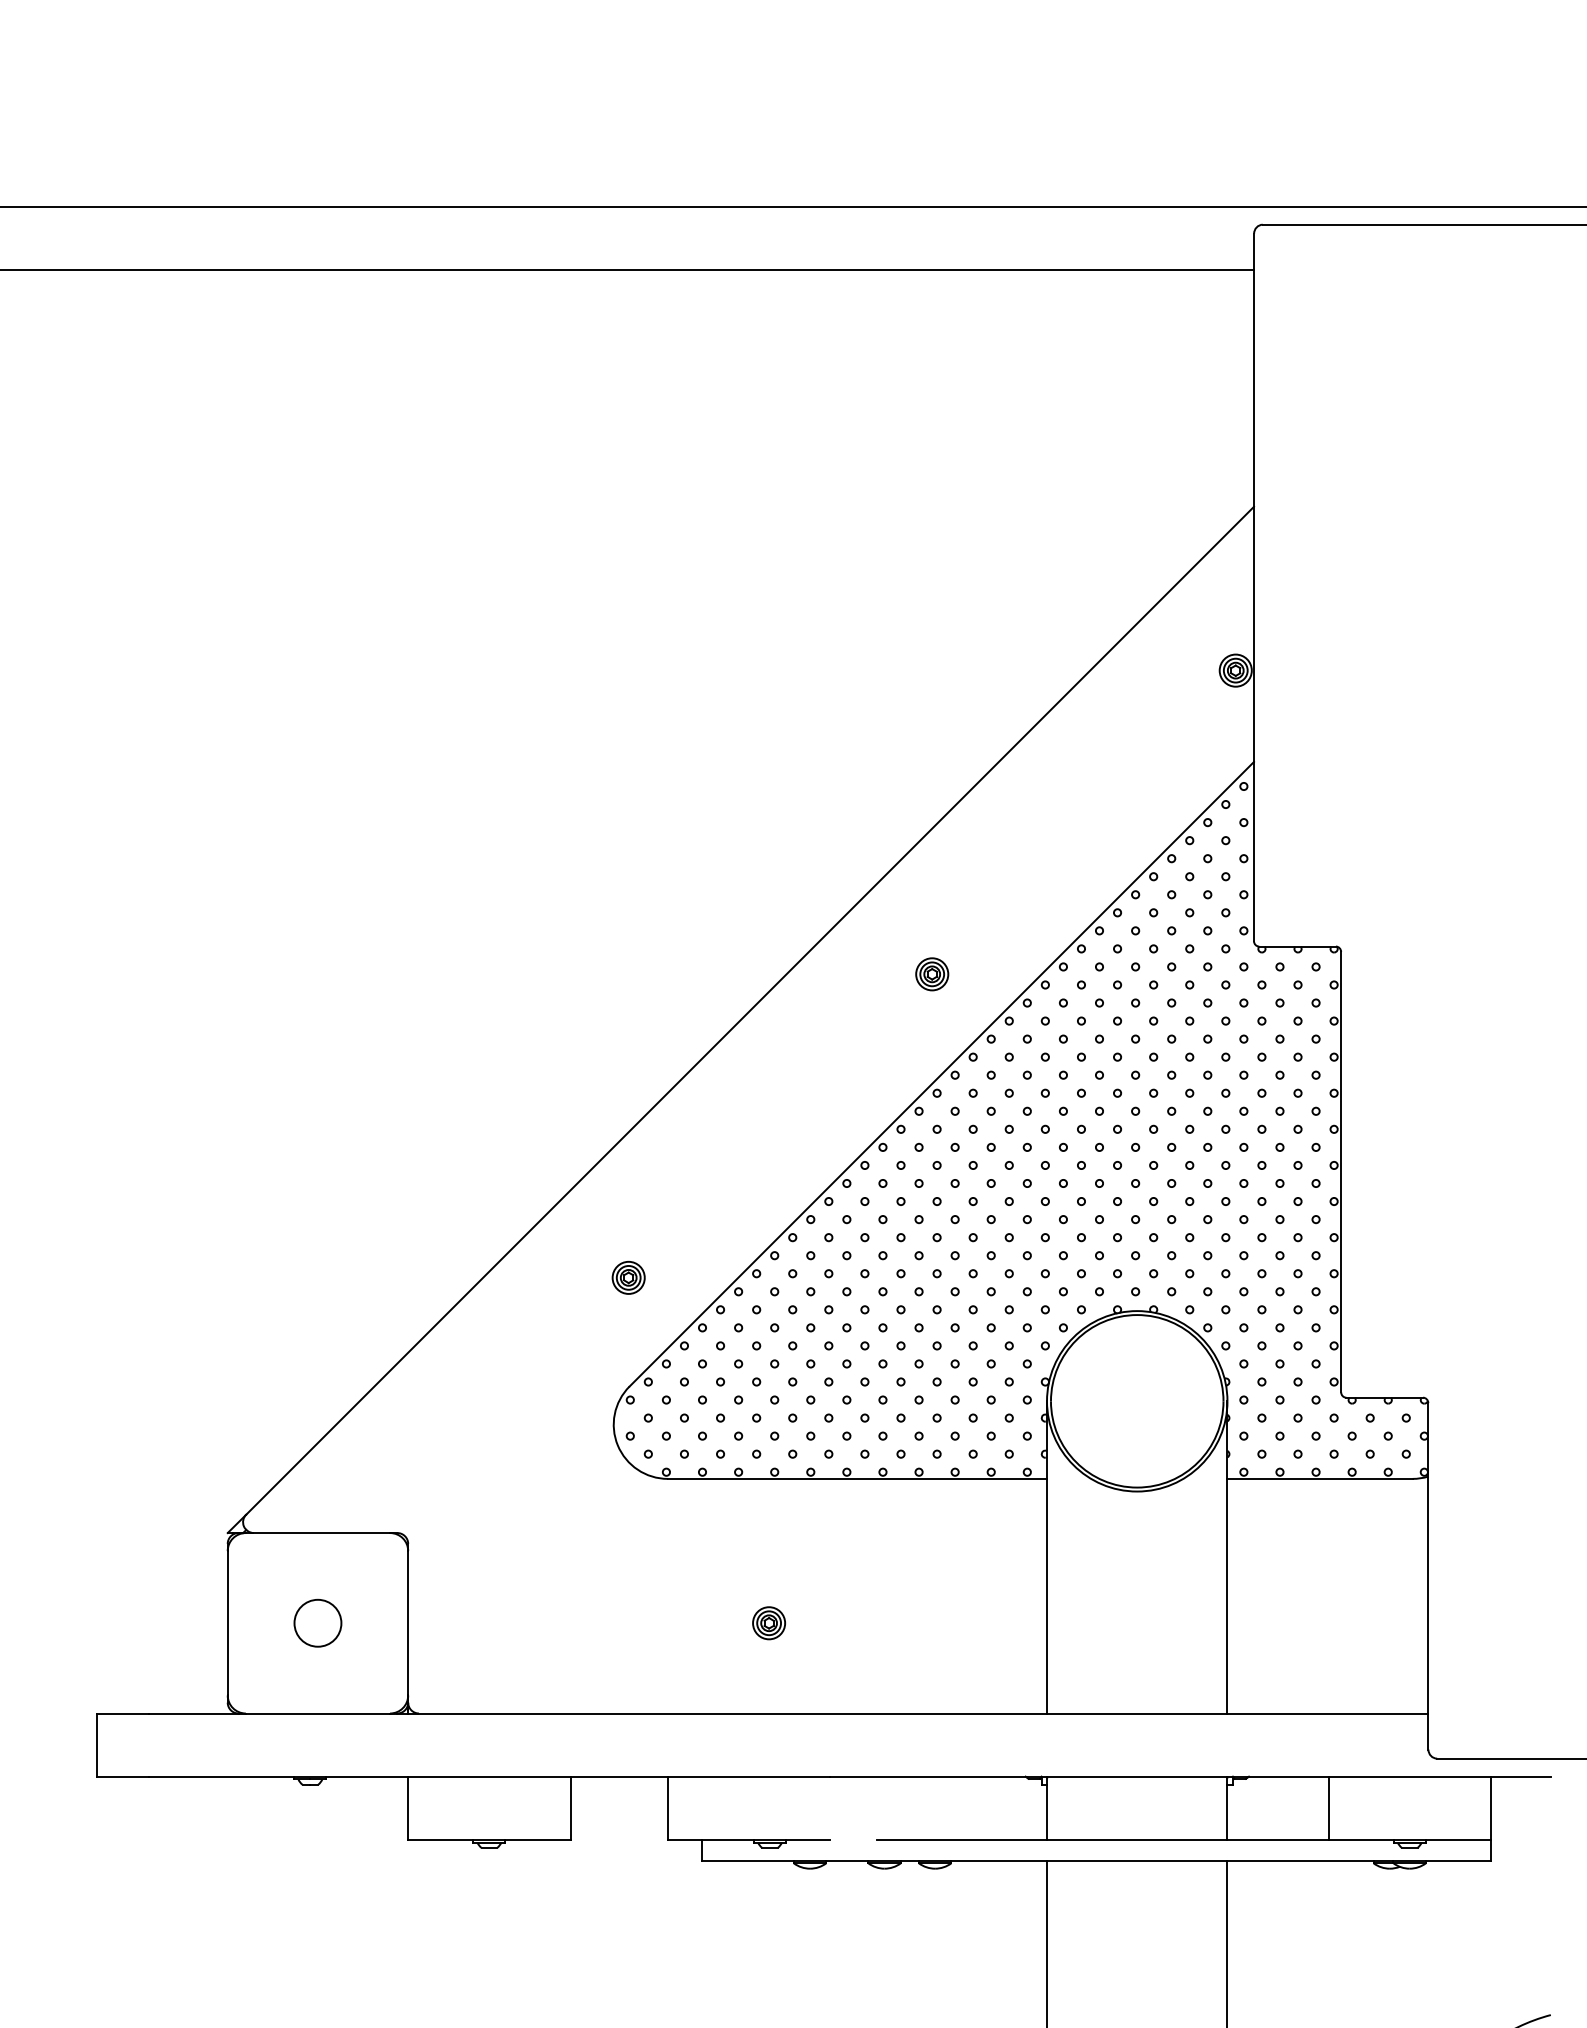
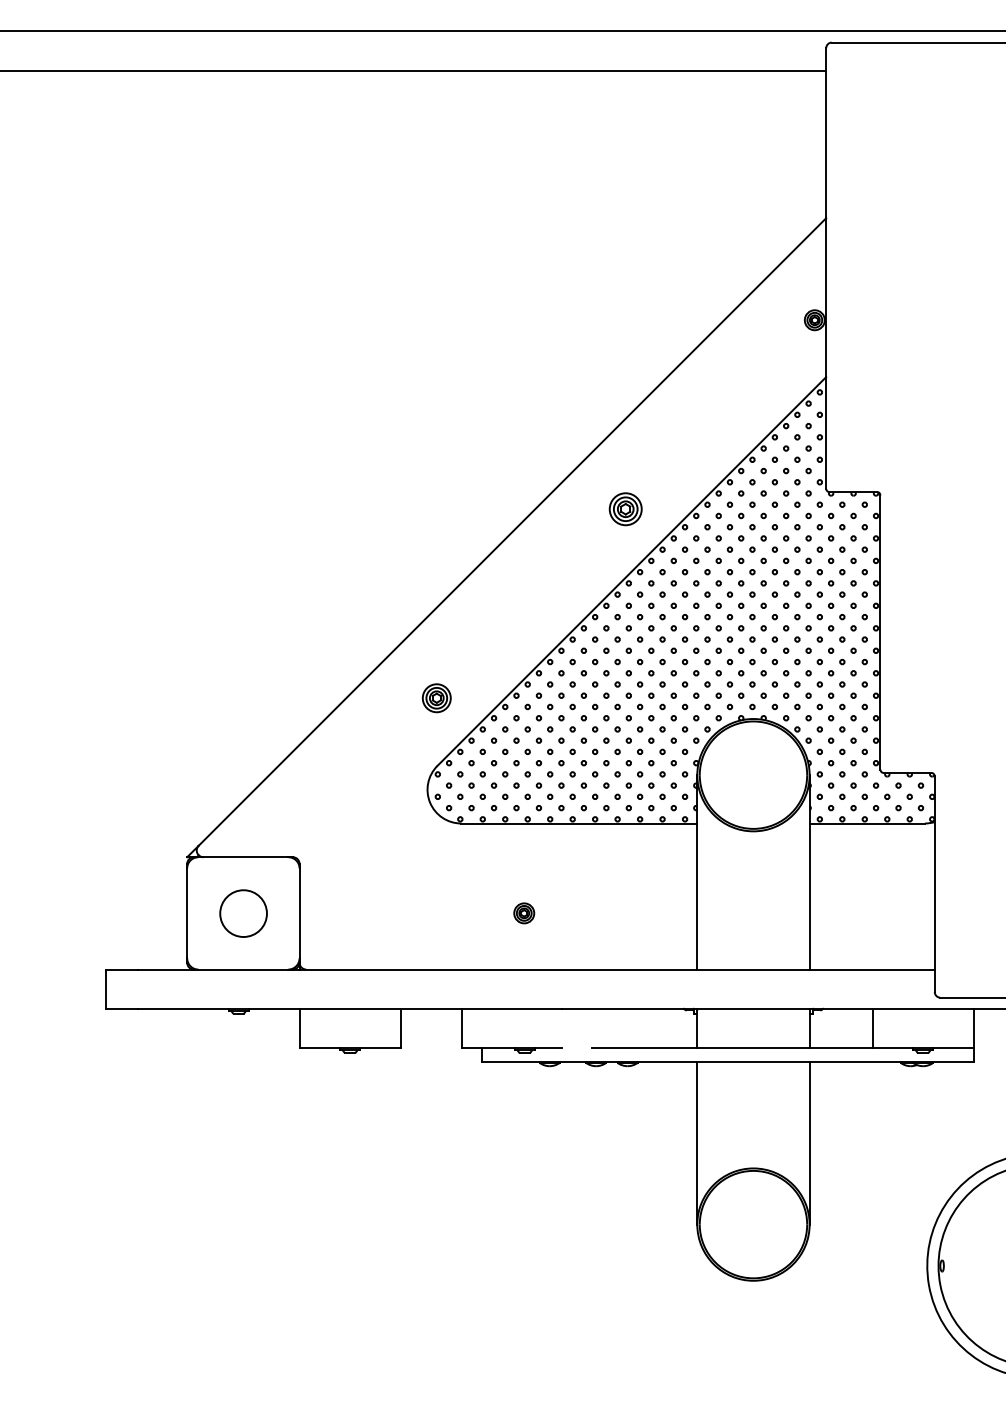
part: (931, 974) -> (625, 509), size x1.6
part: (628, 1278) -> (436, 698), size x1.4
circle: (316, 1621) -> (242, 912), size x1.6

